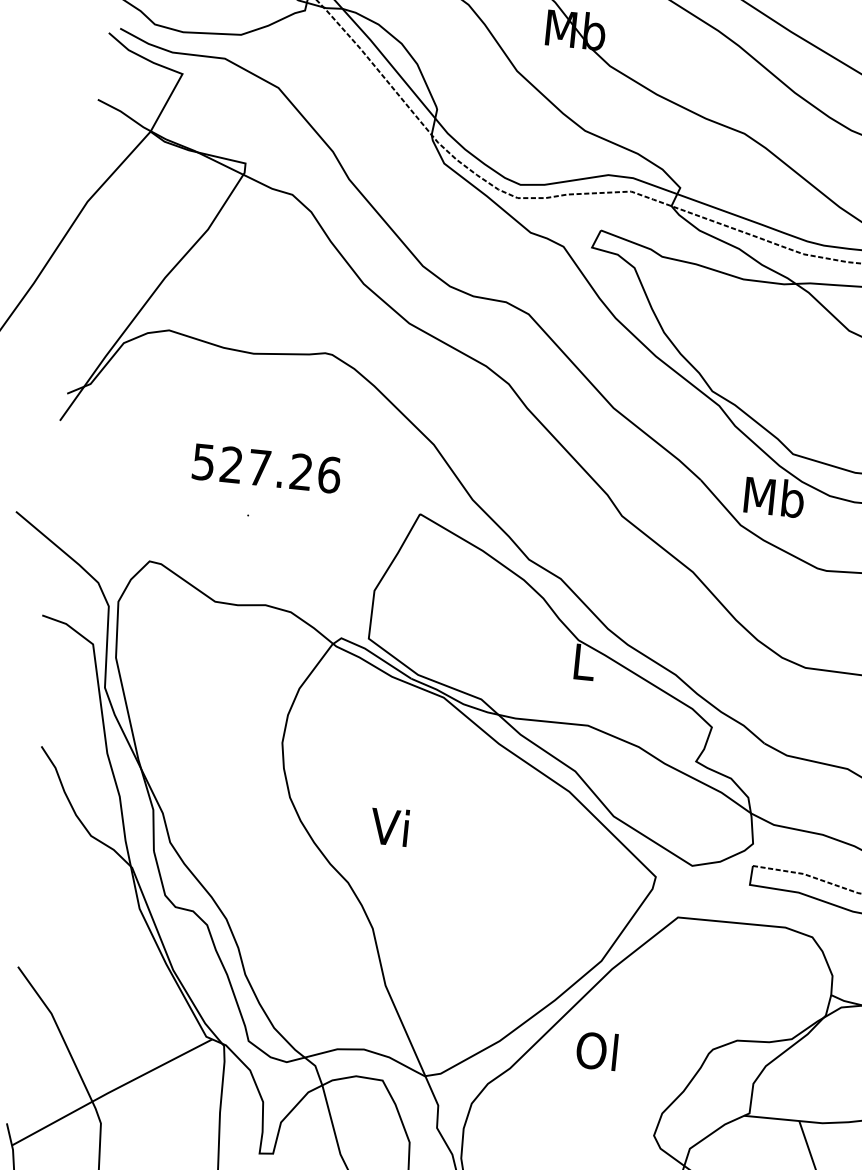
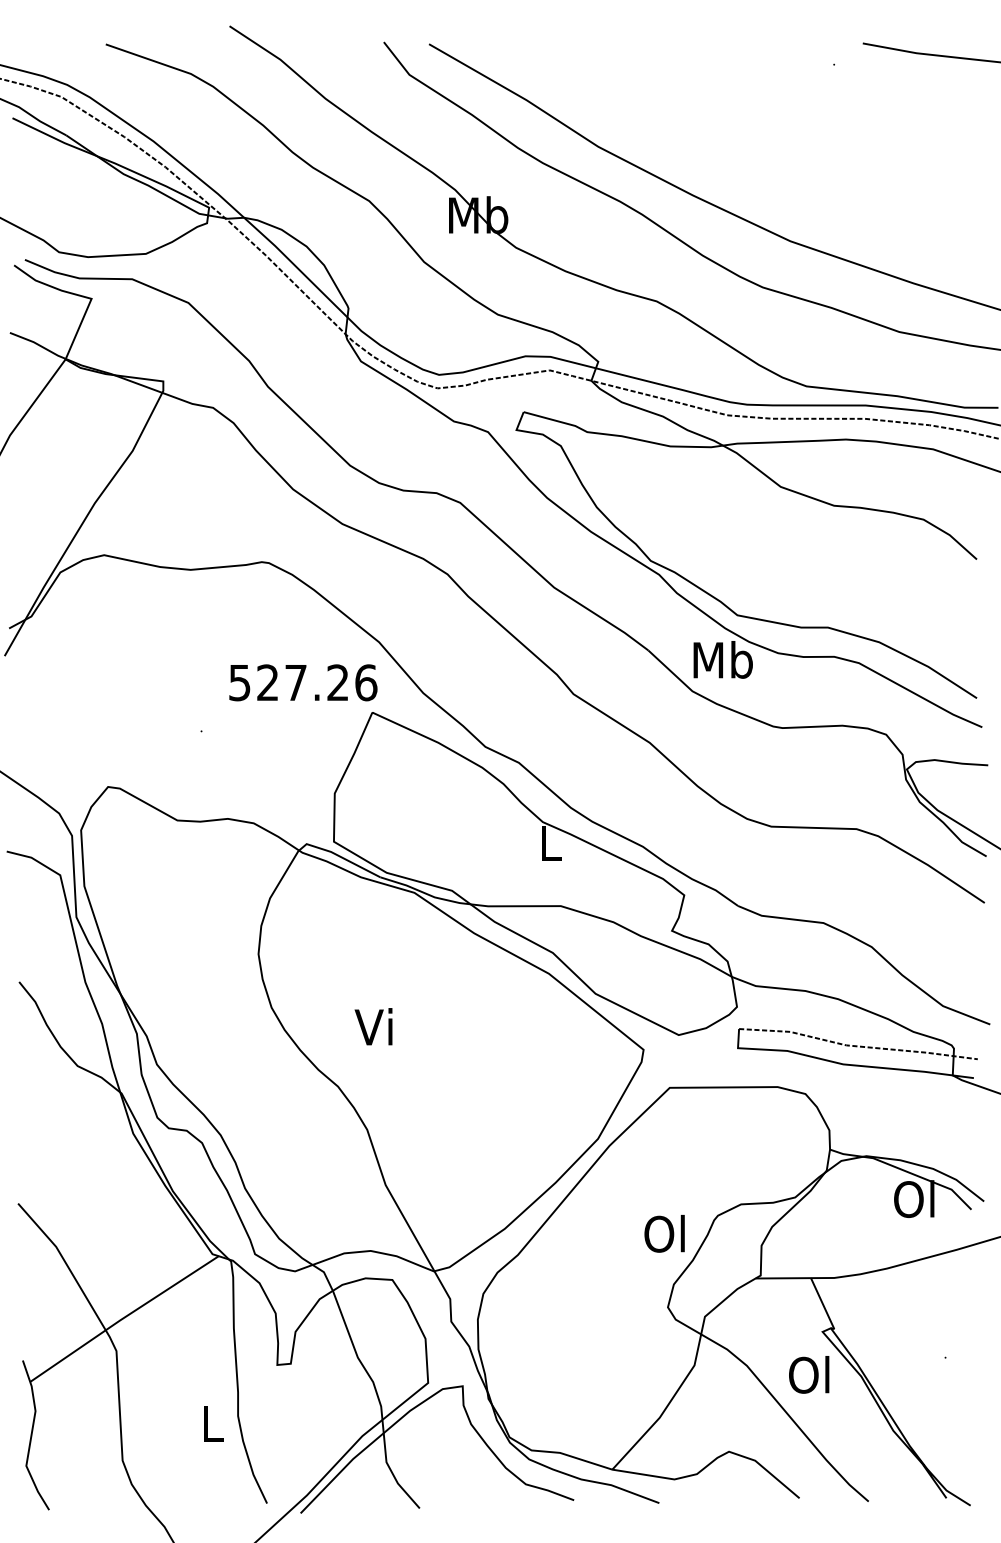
text: (267, 468) -> (303, 682), moved
text: (596, 1050) -> (664, 1233), moved

